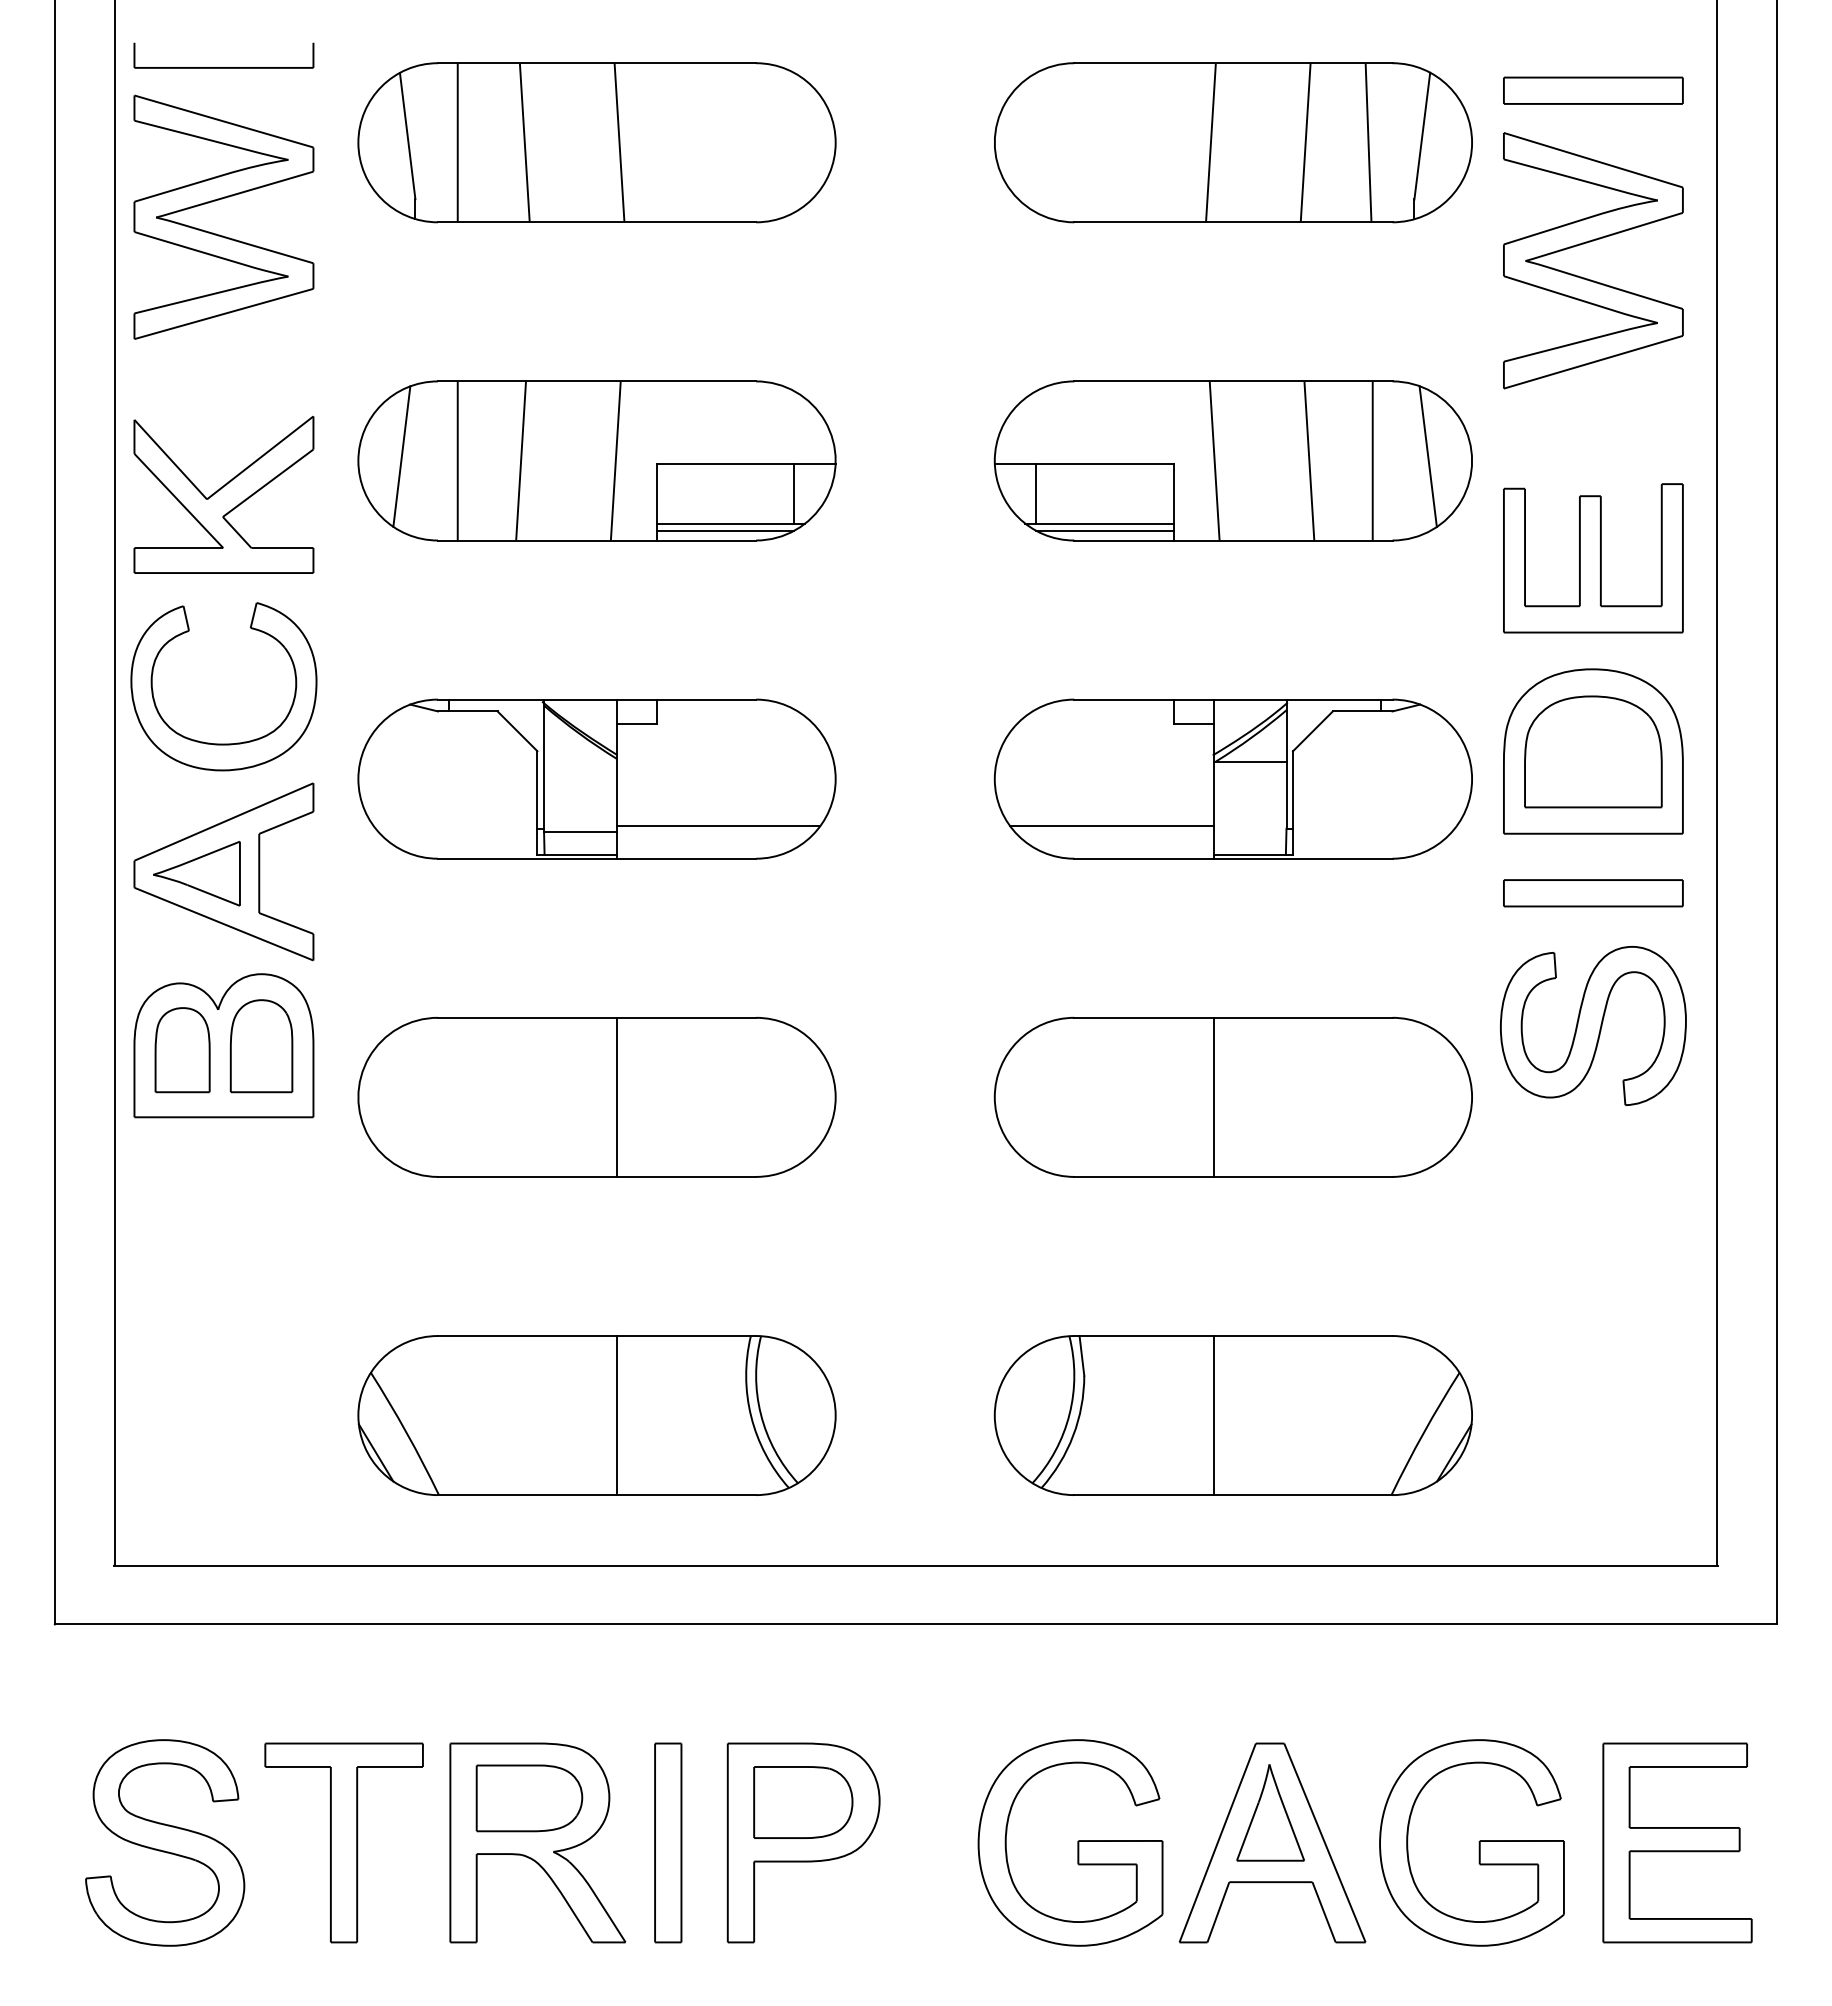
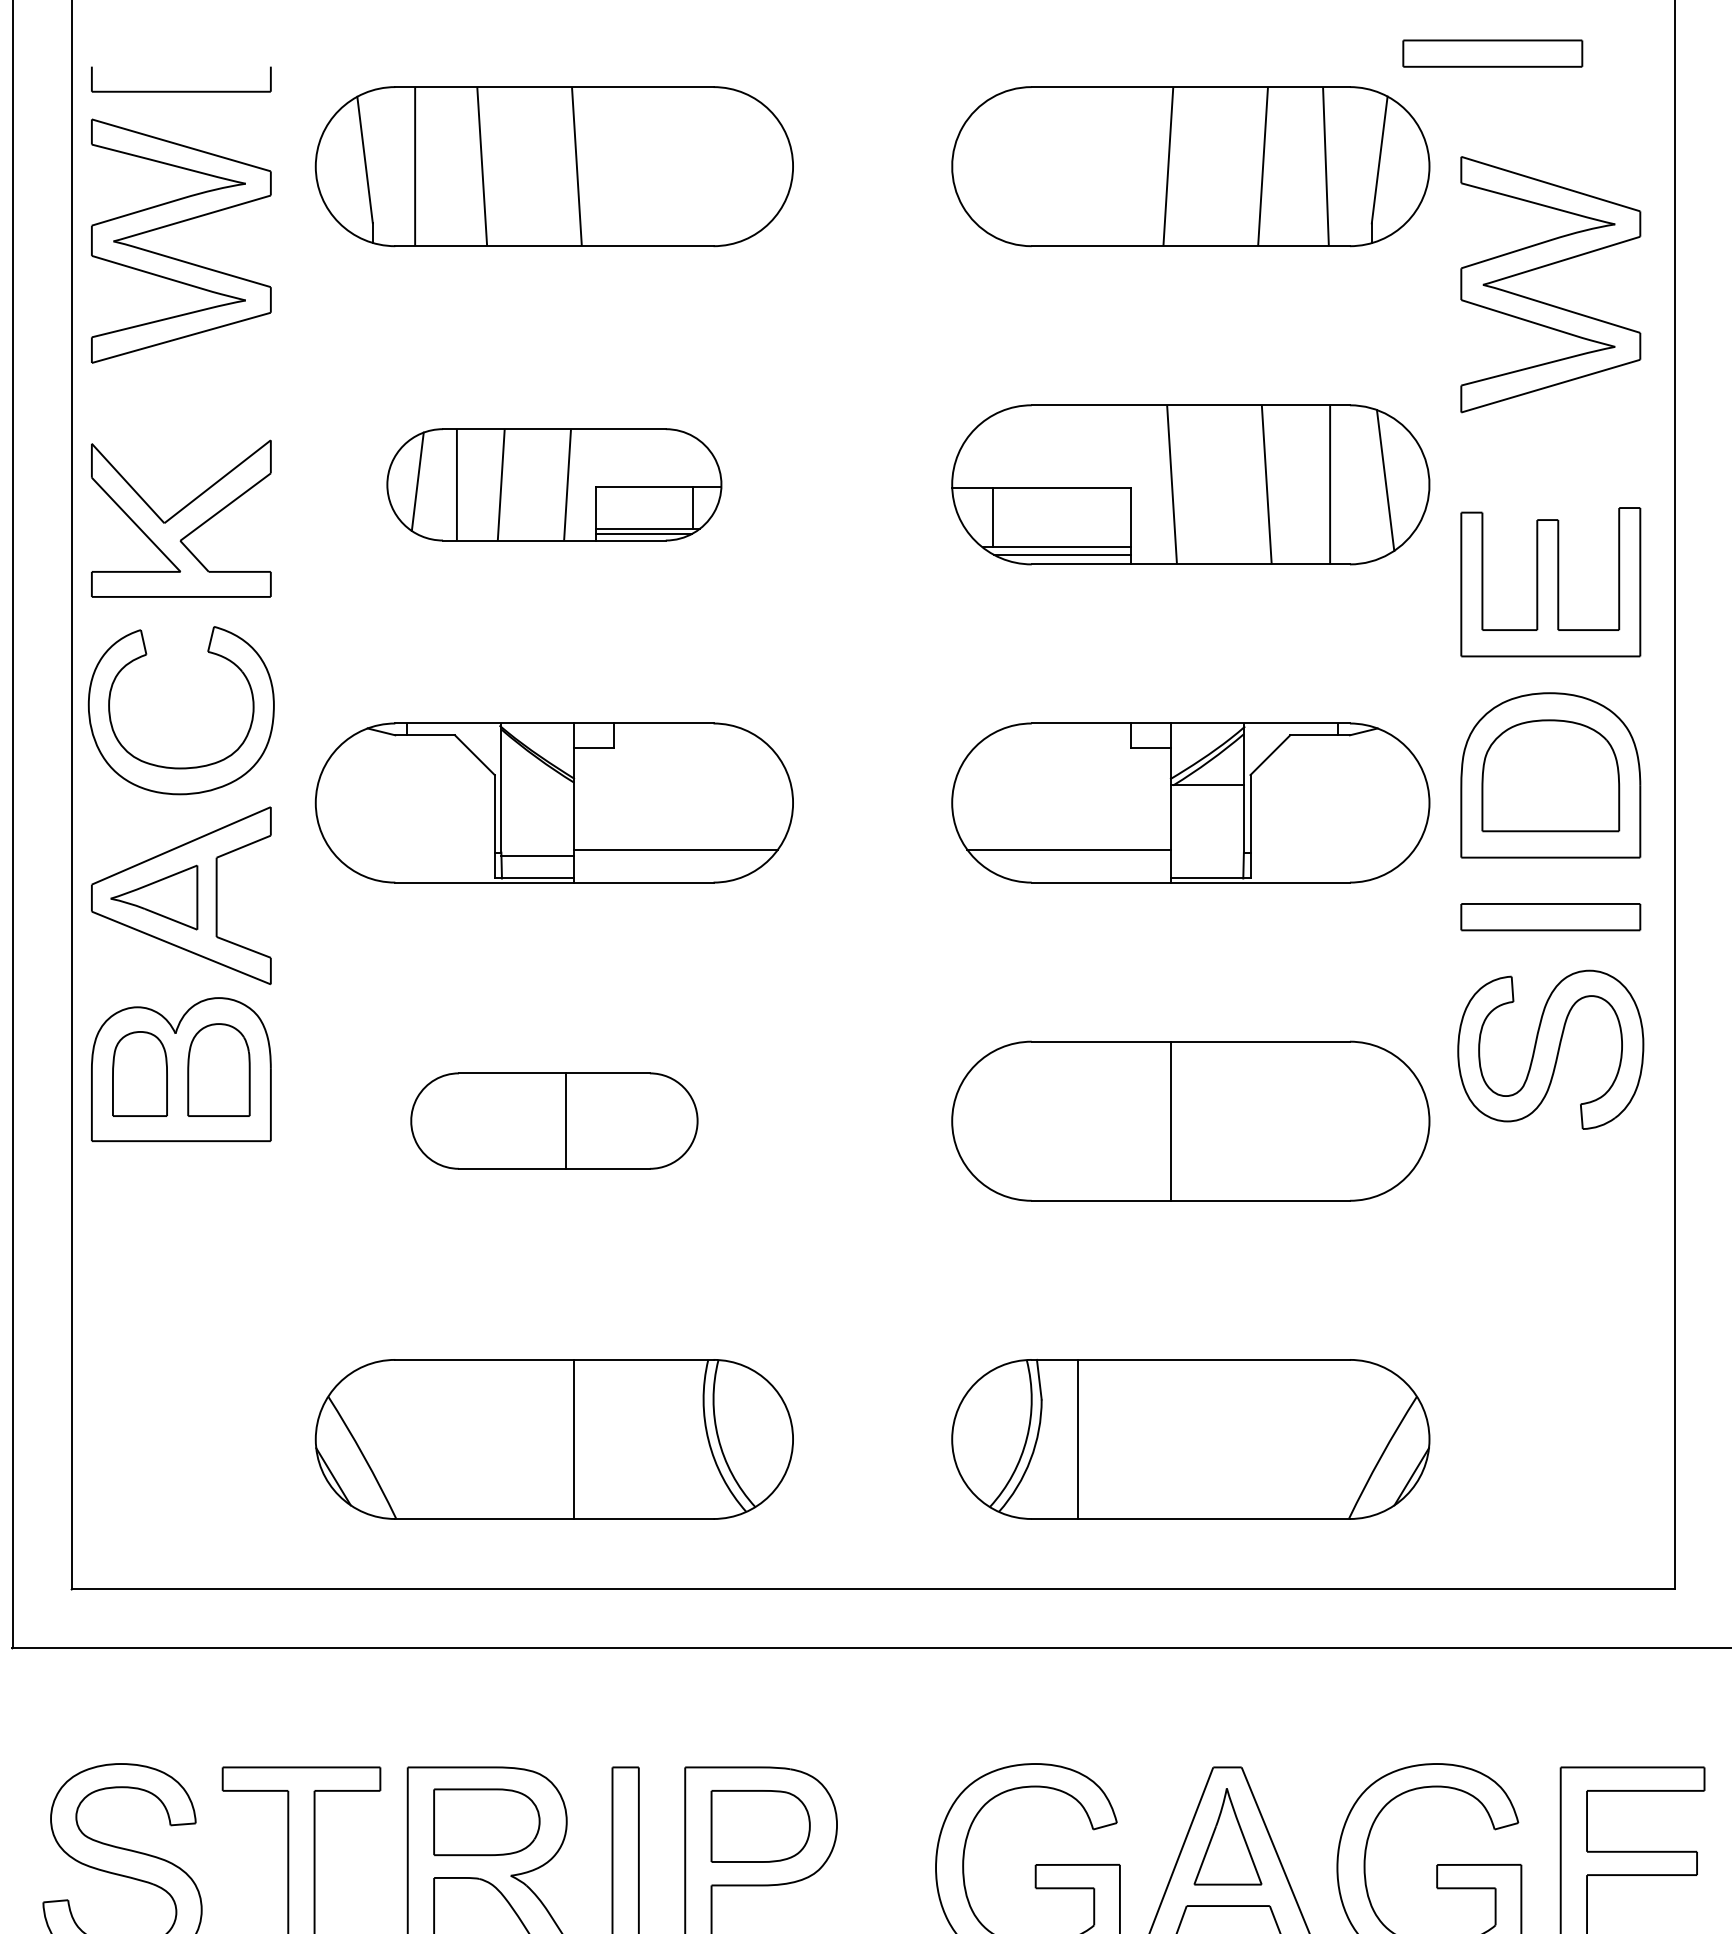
part: (1593, 90) -> (1492, 53), moved
part: (596, 460) -> (553, 484), size x0.7
part: (596, 1096) -> (553, 1120), size x0.6
line: (1213, 1415) -> (1077, 1439), moved

